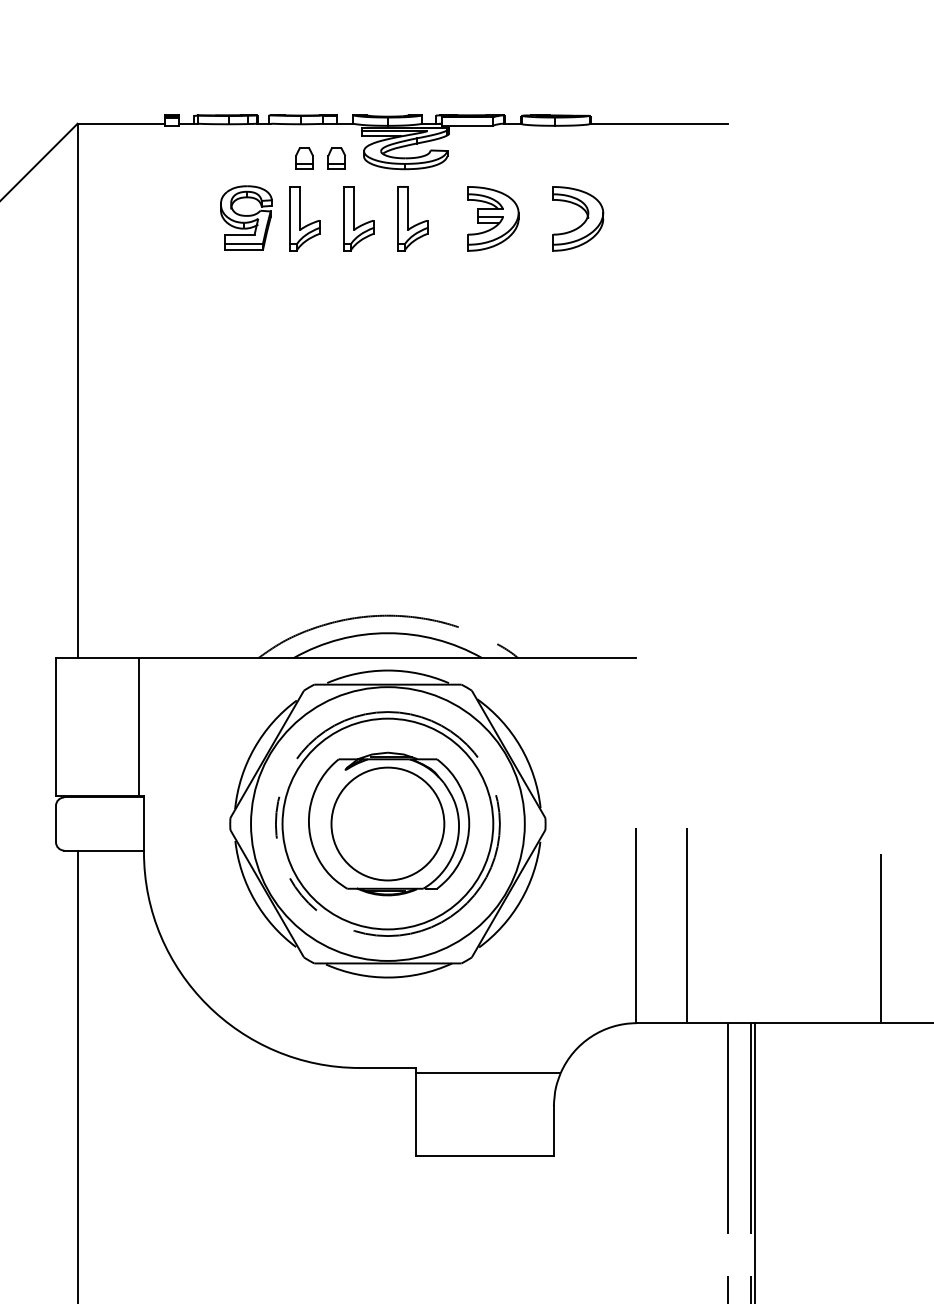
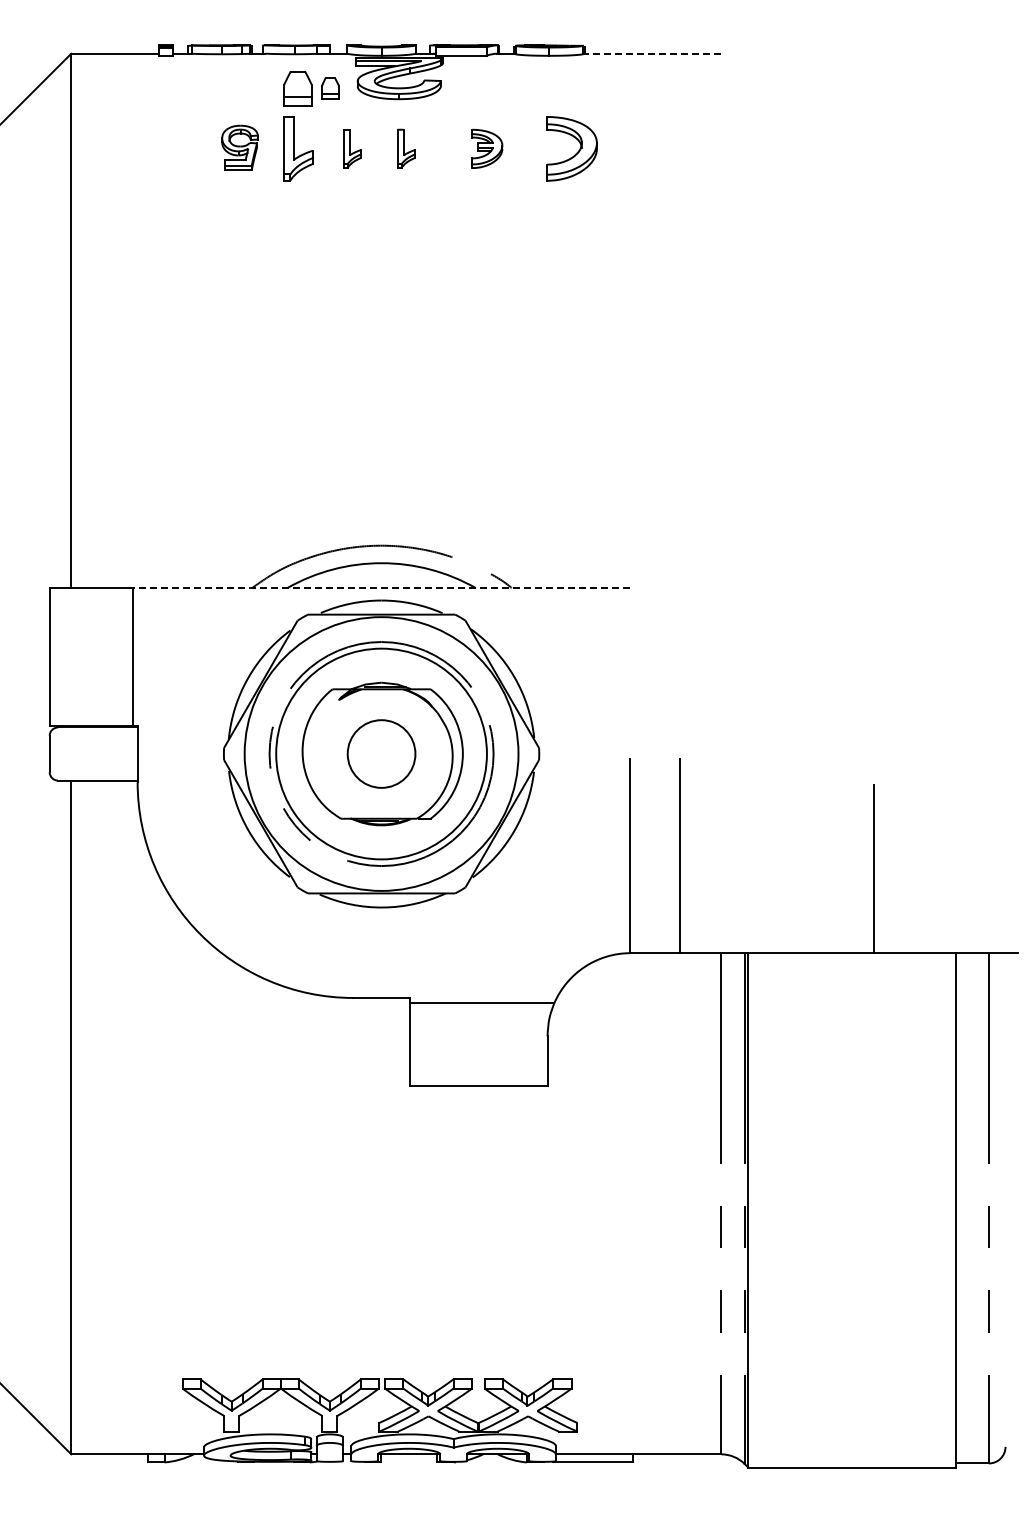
line: (658, 123) -> (652, 53), solid -> dashed
part: (304, 158) -> (298, 88), size x1.6
part: (245, 217) -> (239, 147), size x0.7
part: (358, 218) -> (352, 148), size x0.6
part: (412, 218) -> (406, 148), size x0.6
part: (493, 218) -> (487, 148), size x0.6
line: (387, 658) -> (381, 588), solid -> dashed
circle: (387, 823) -> (381, 753), size x0.6

